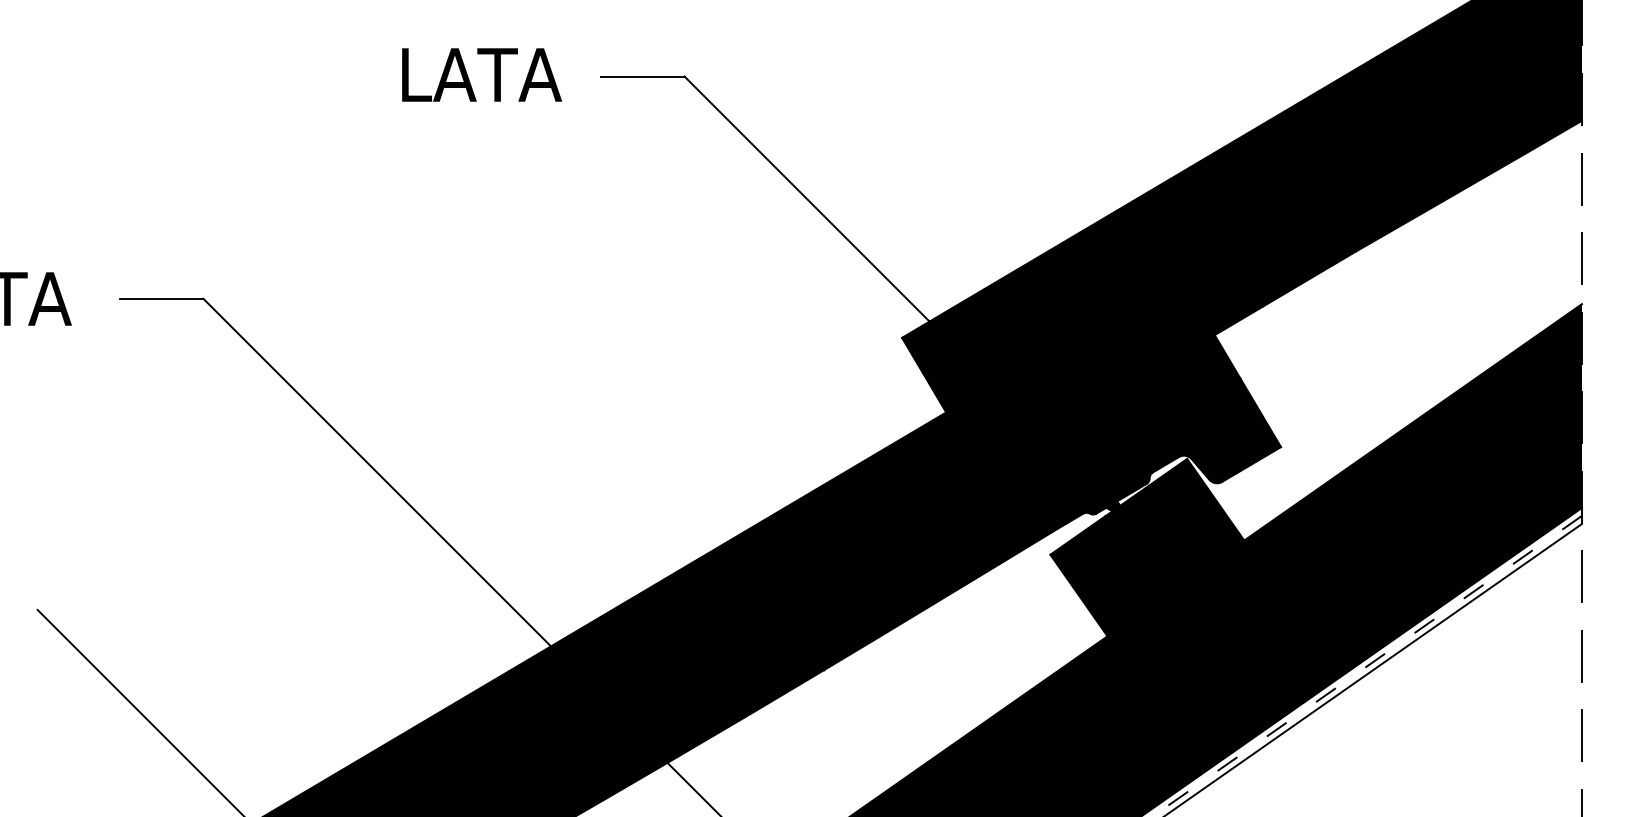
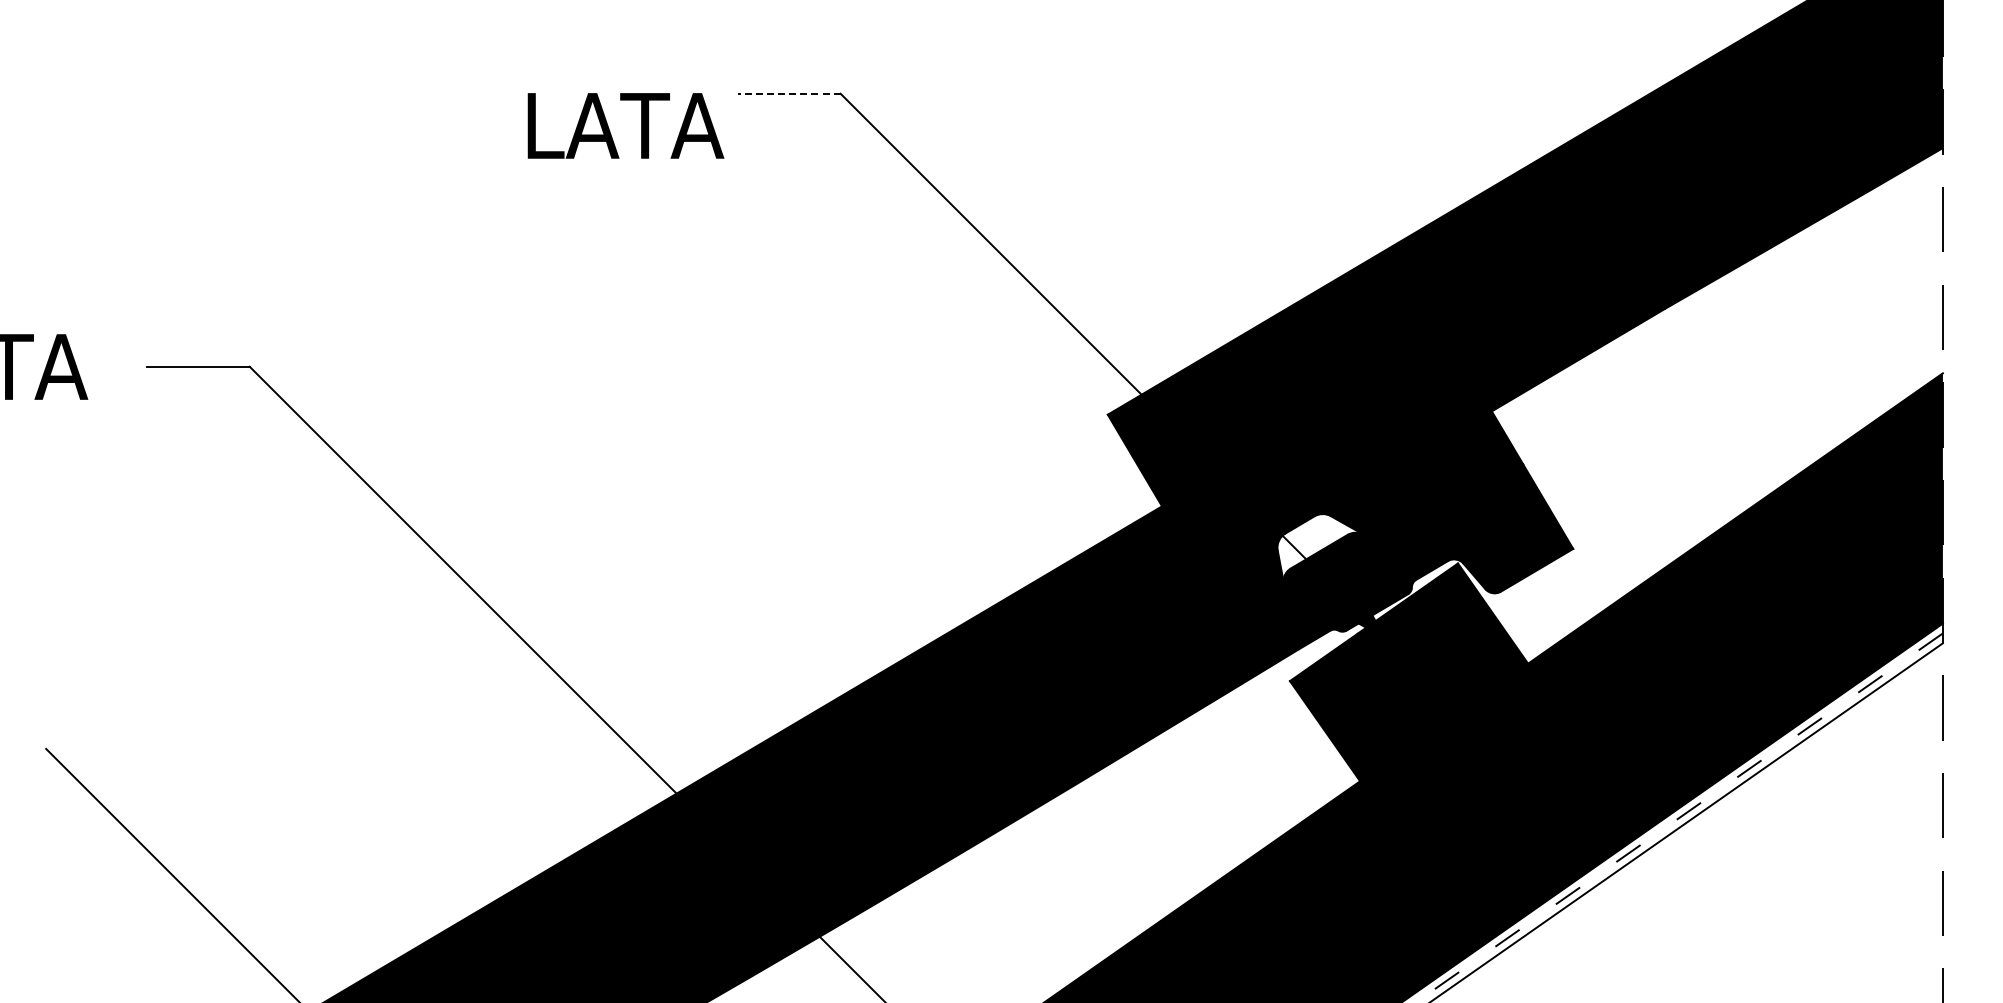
text: (481, 74) -> (625, 125), moved
line: (642, 76) -> (788, 93), solid -> dashed
fill: (1075, 446) -> (1320, 548), removed

